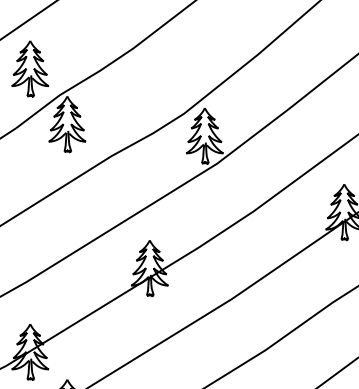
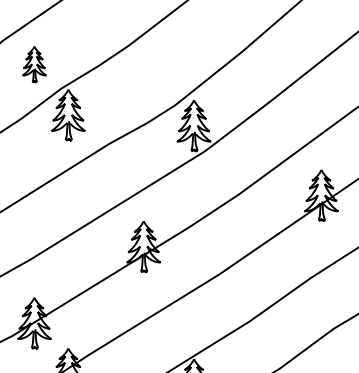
part: (30, 68) -> (34, 64), size x0.7

